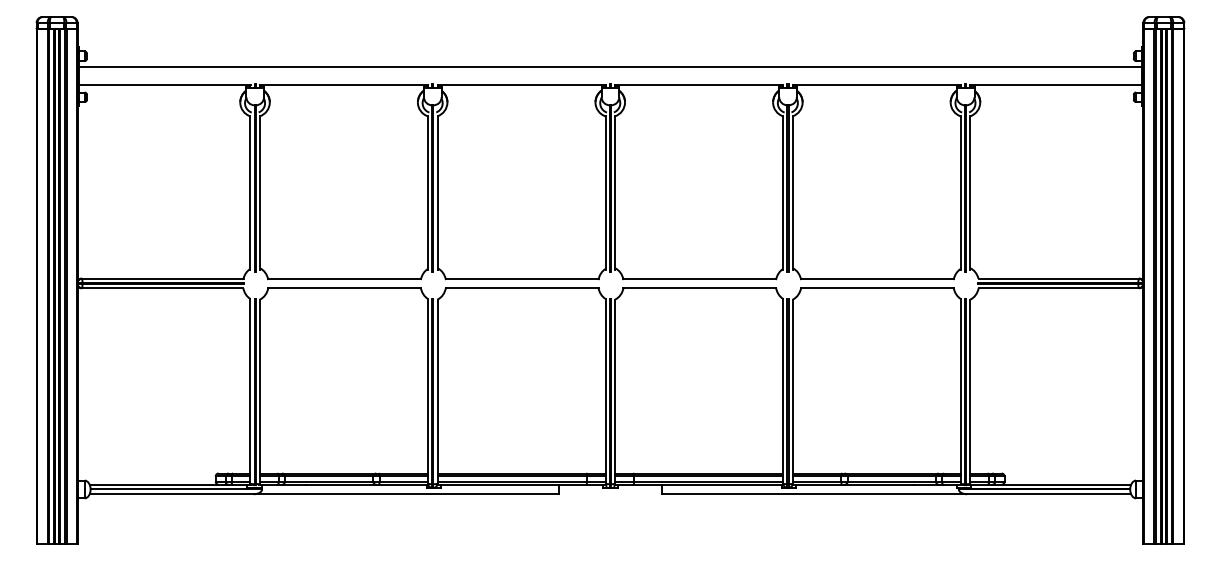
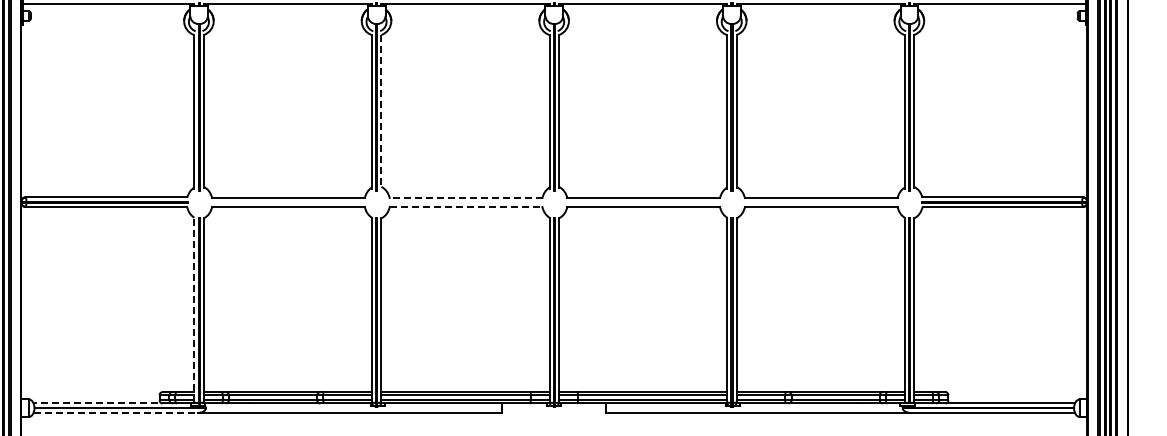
line: (437, 192) -> (381, 111), solid -> dashed
line: (521, 279) -> (465, 198), solid -> dashed
line: (522, 288) -> (466, 207), solid -> dashed
line: (250, 390) -> (194, 309), solid -> dashed
line: (157, 484) -> (101, 403), solid -> dashed
line: (172, 494) -> (116, 413), solid -> dashed

